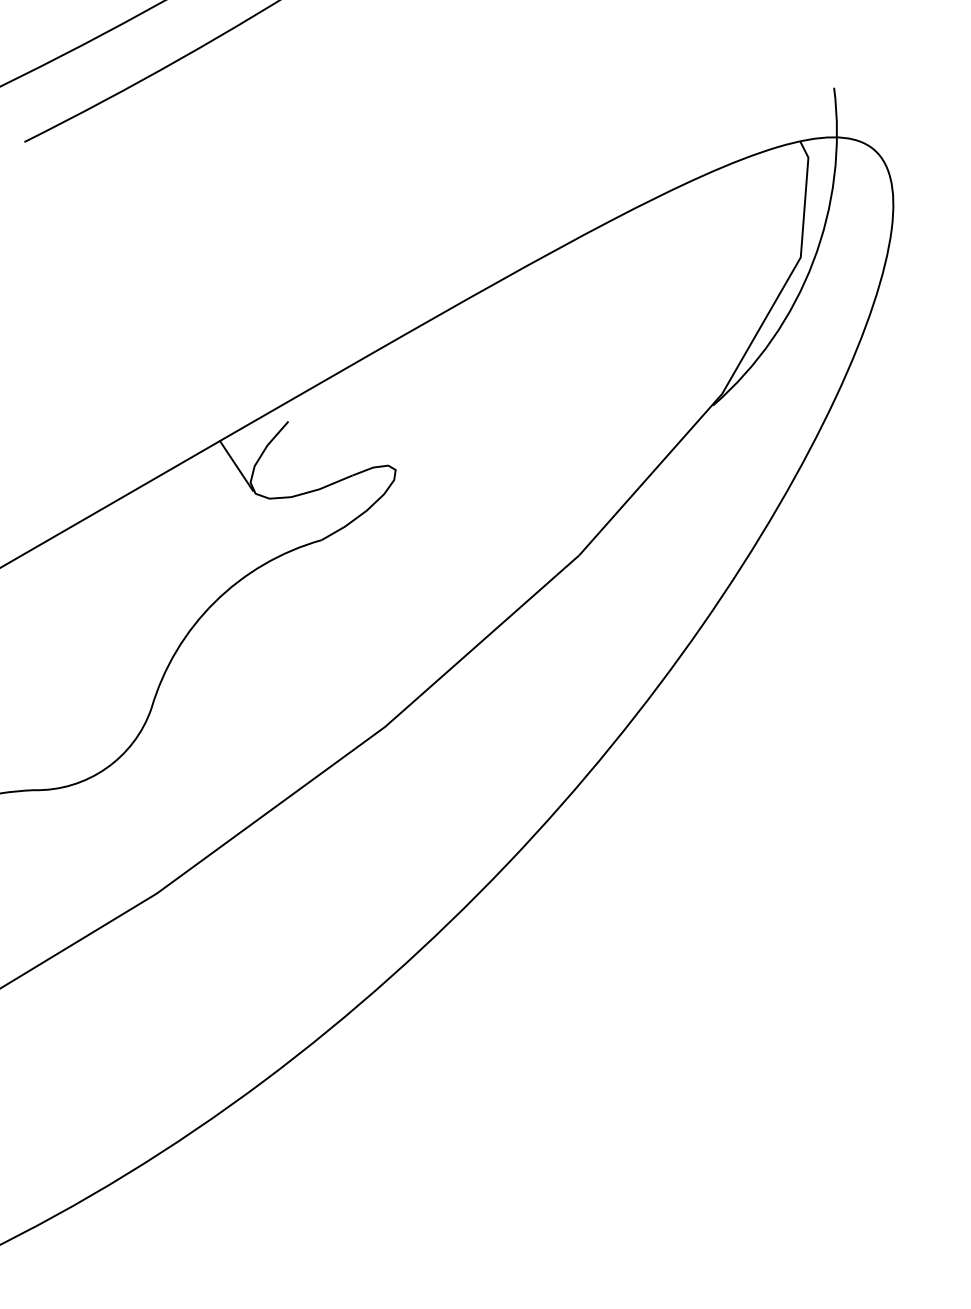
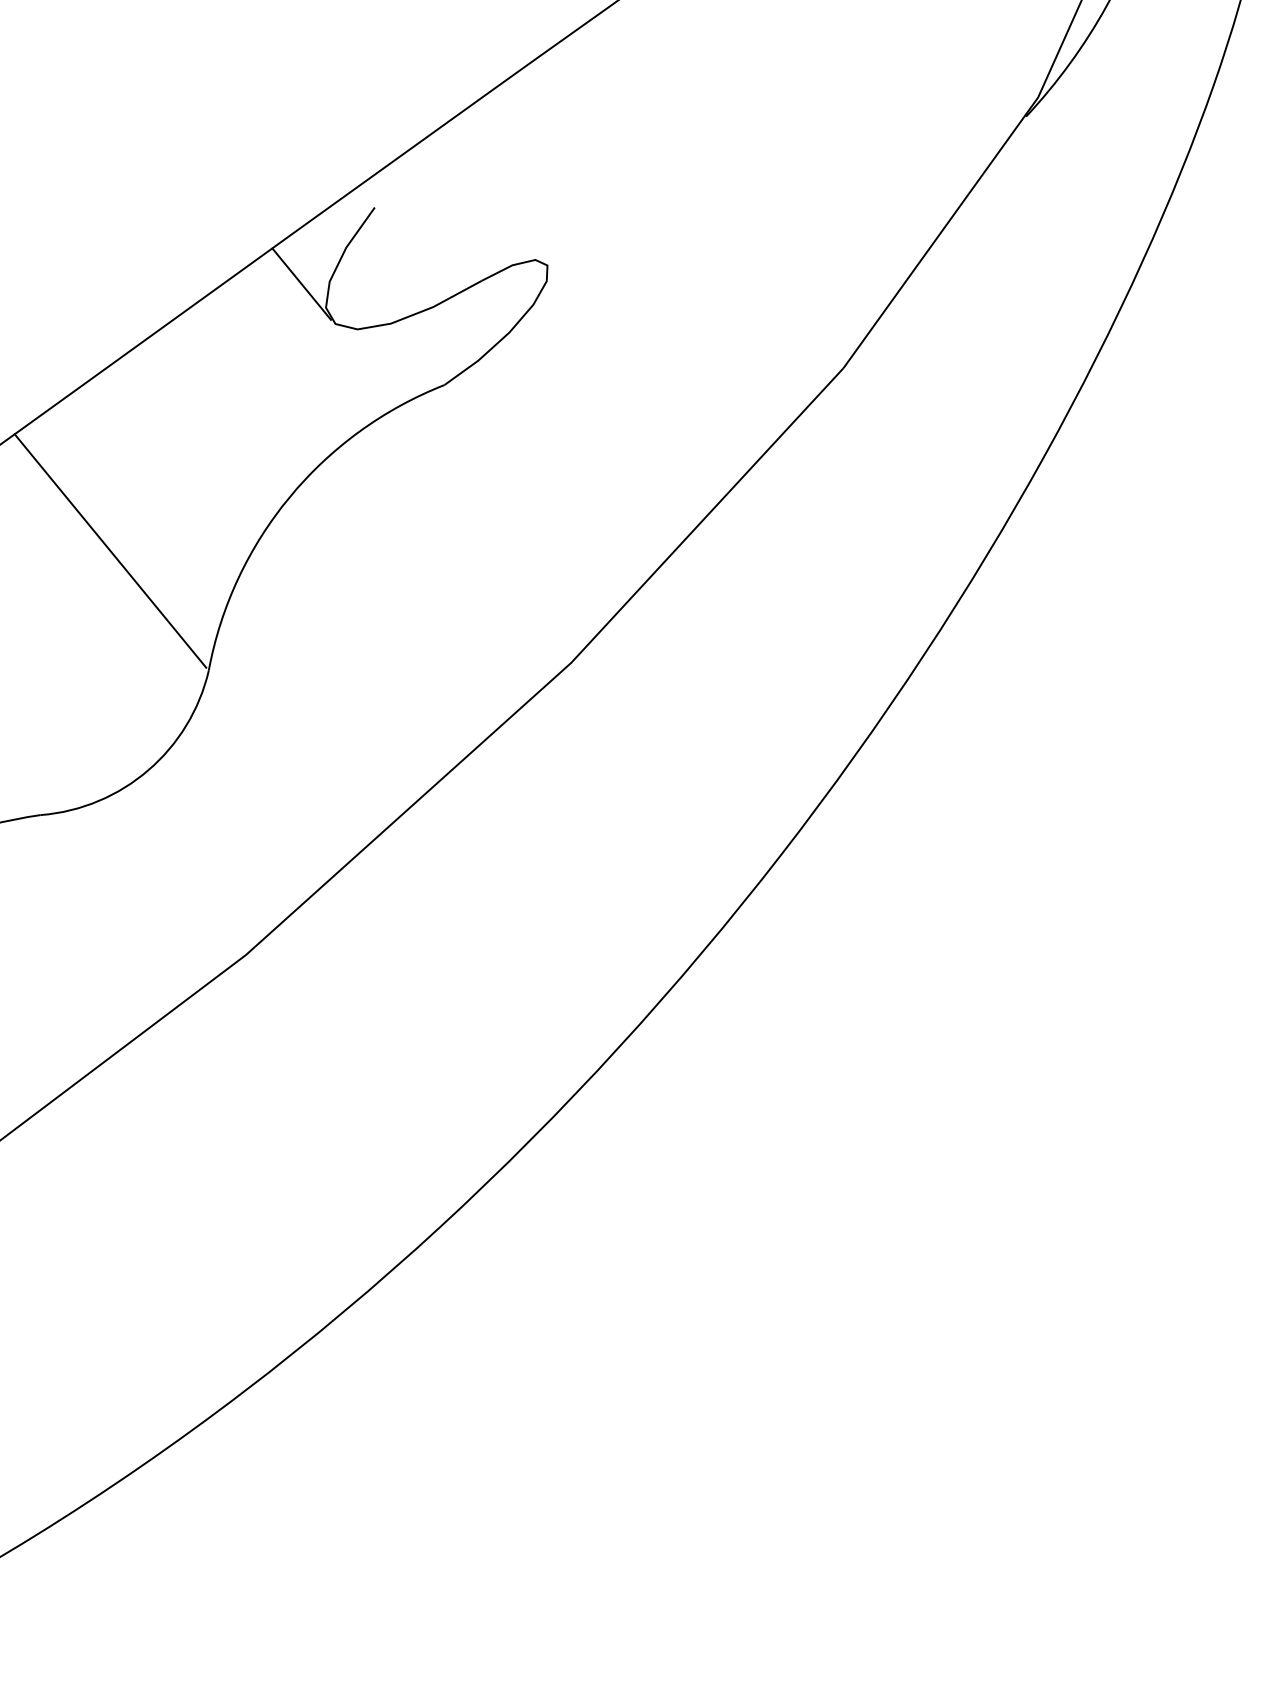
line: (96, 624) -> (110, 550), added

